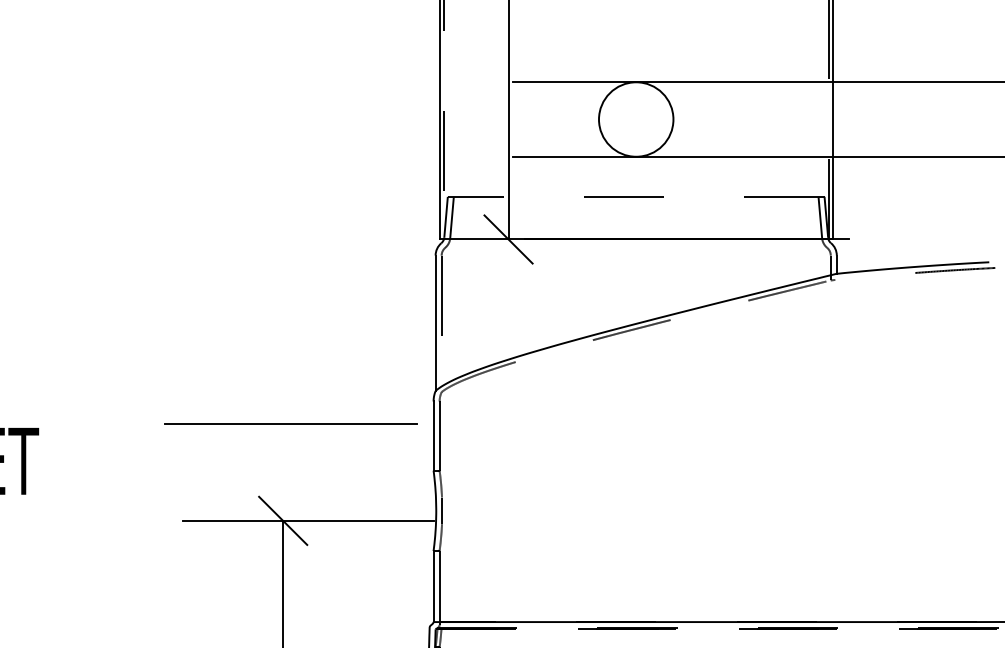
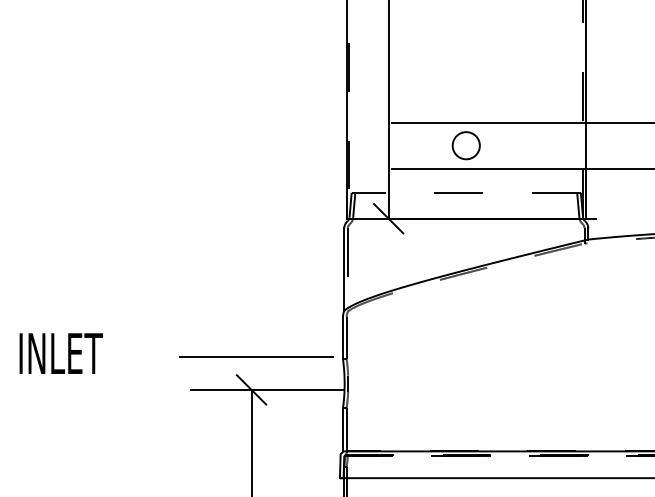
circle: (634, 119) -> (465, 145), size x0.6
line: (291, 423) -> (256, 356), moved

